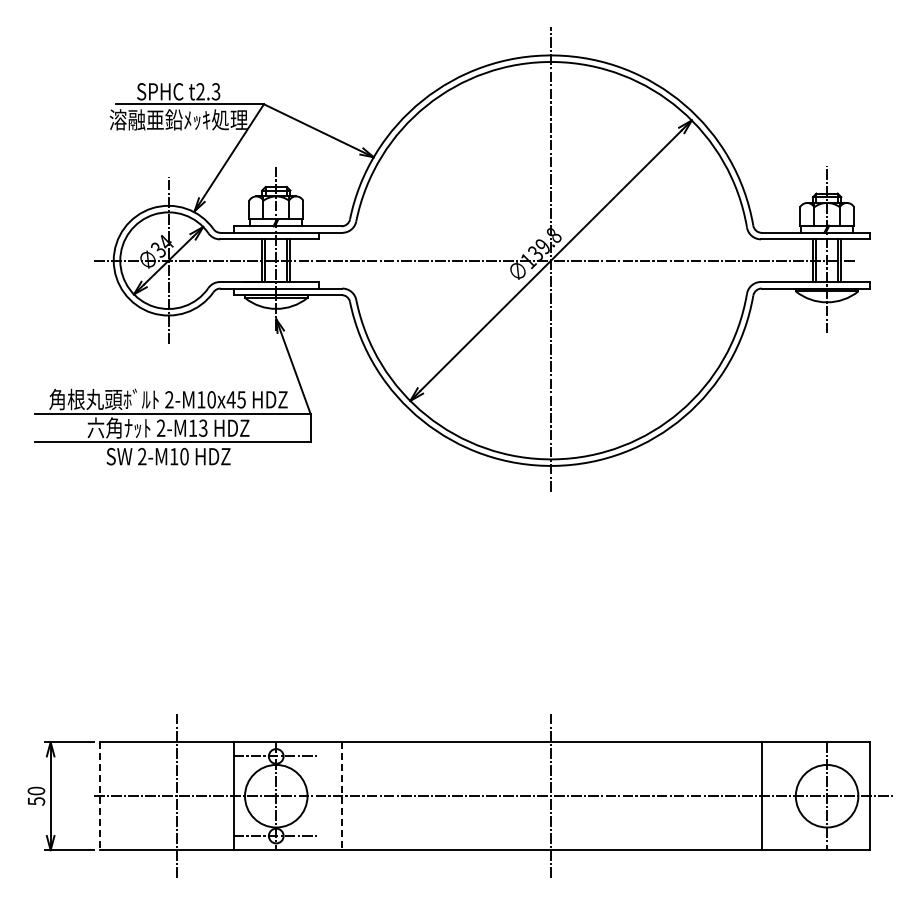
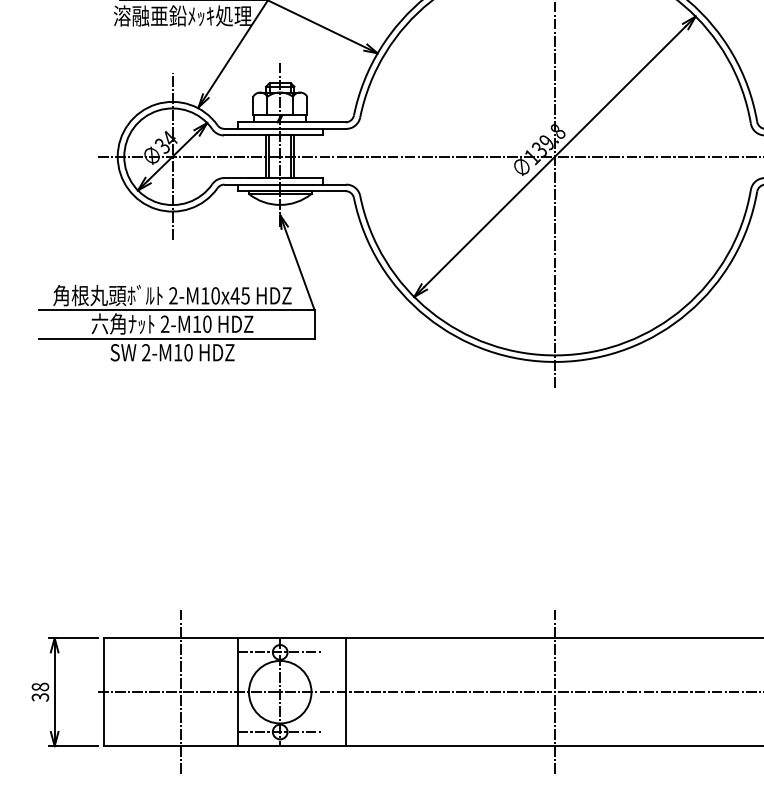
text: (203, 427) -> (207, 323), 2-M13 -> 2-M10
text: (35, 795) -> (39, 691), 50 -> 38
line: (99, 796) -> (103, 692), dashed -> solid
line: (341, 796) -> (345, 692), dashed -> solid

